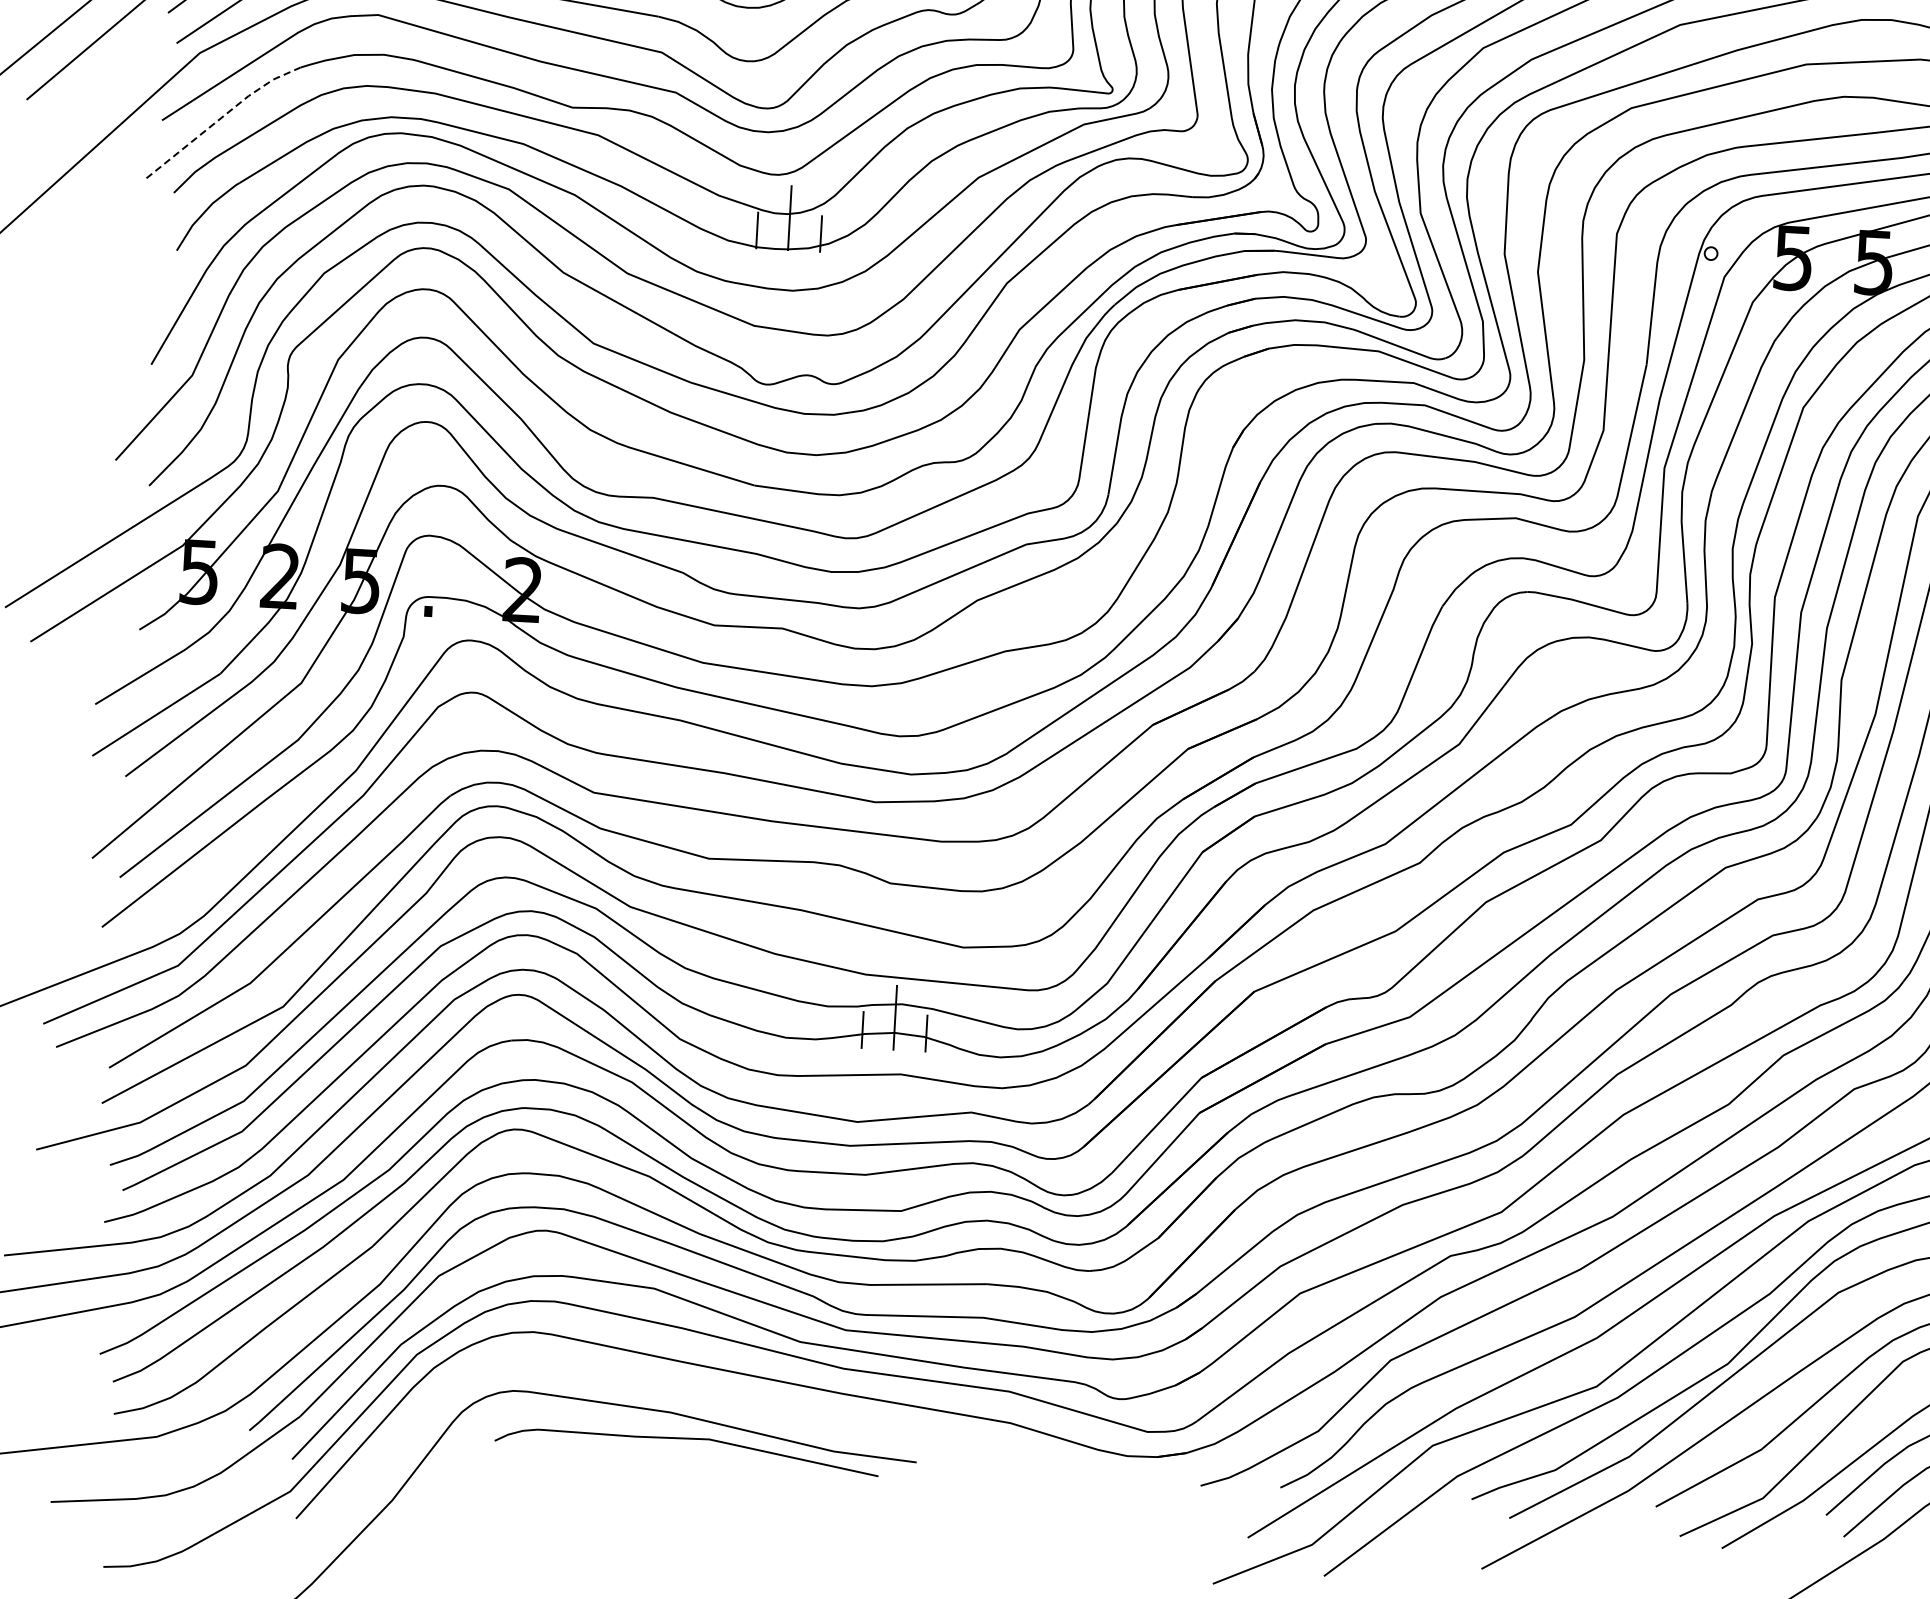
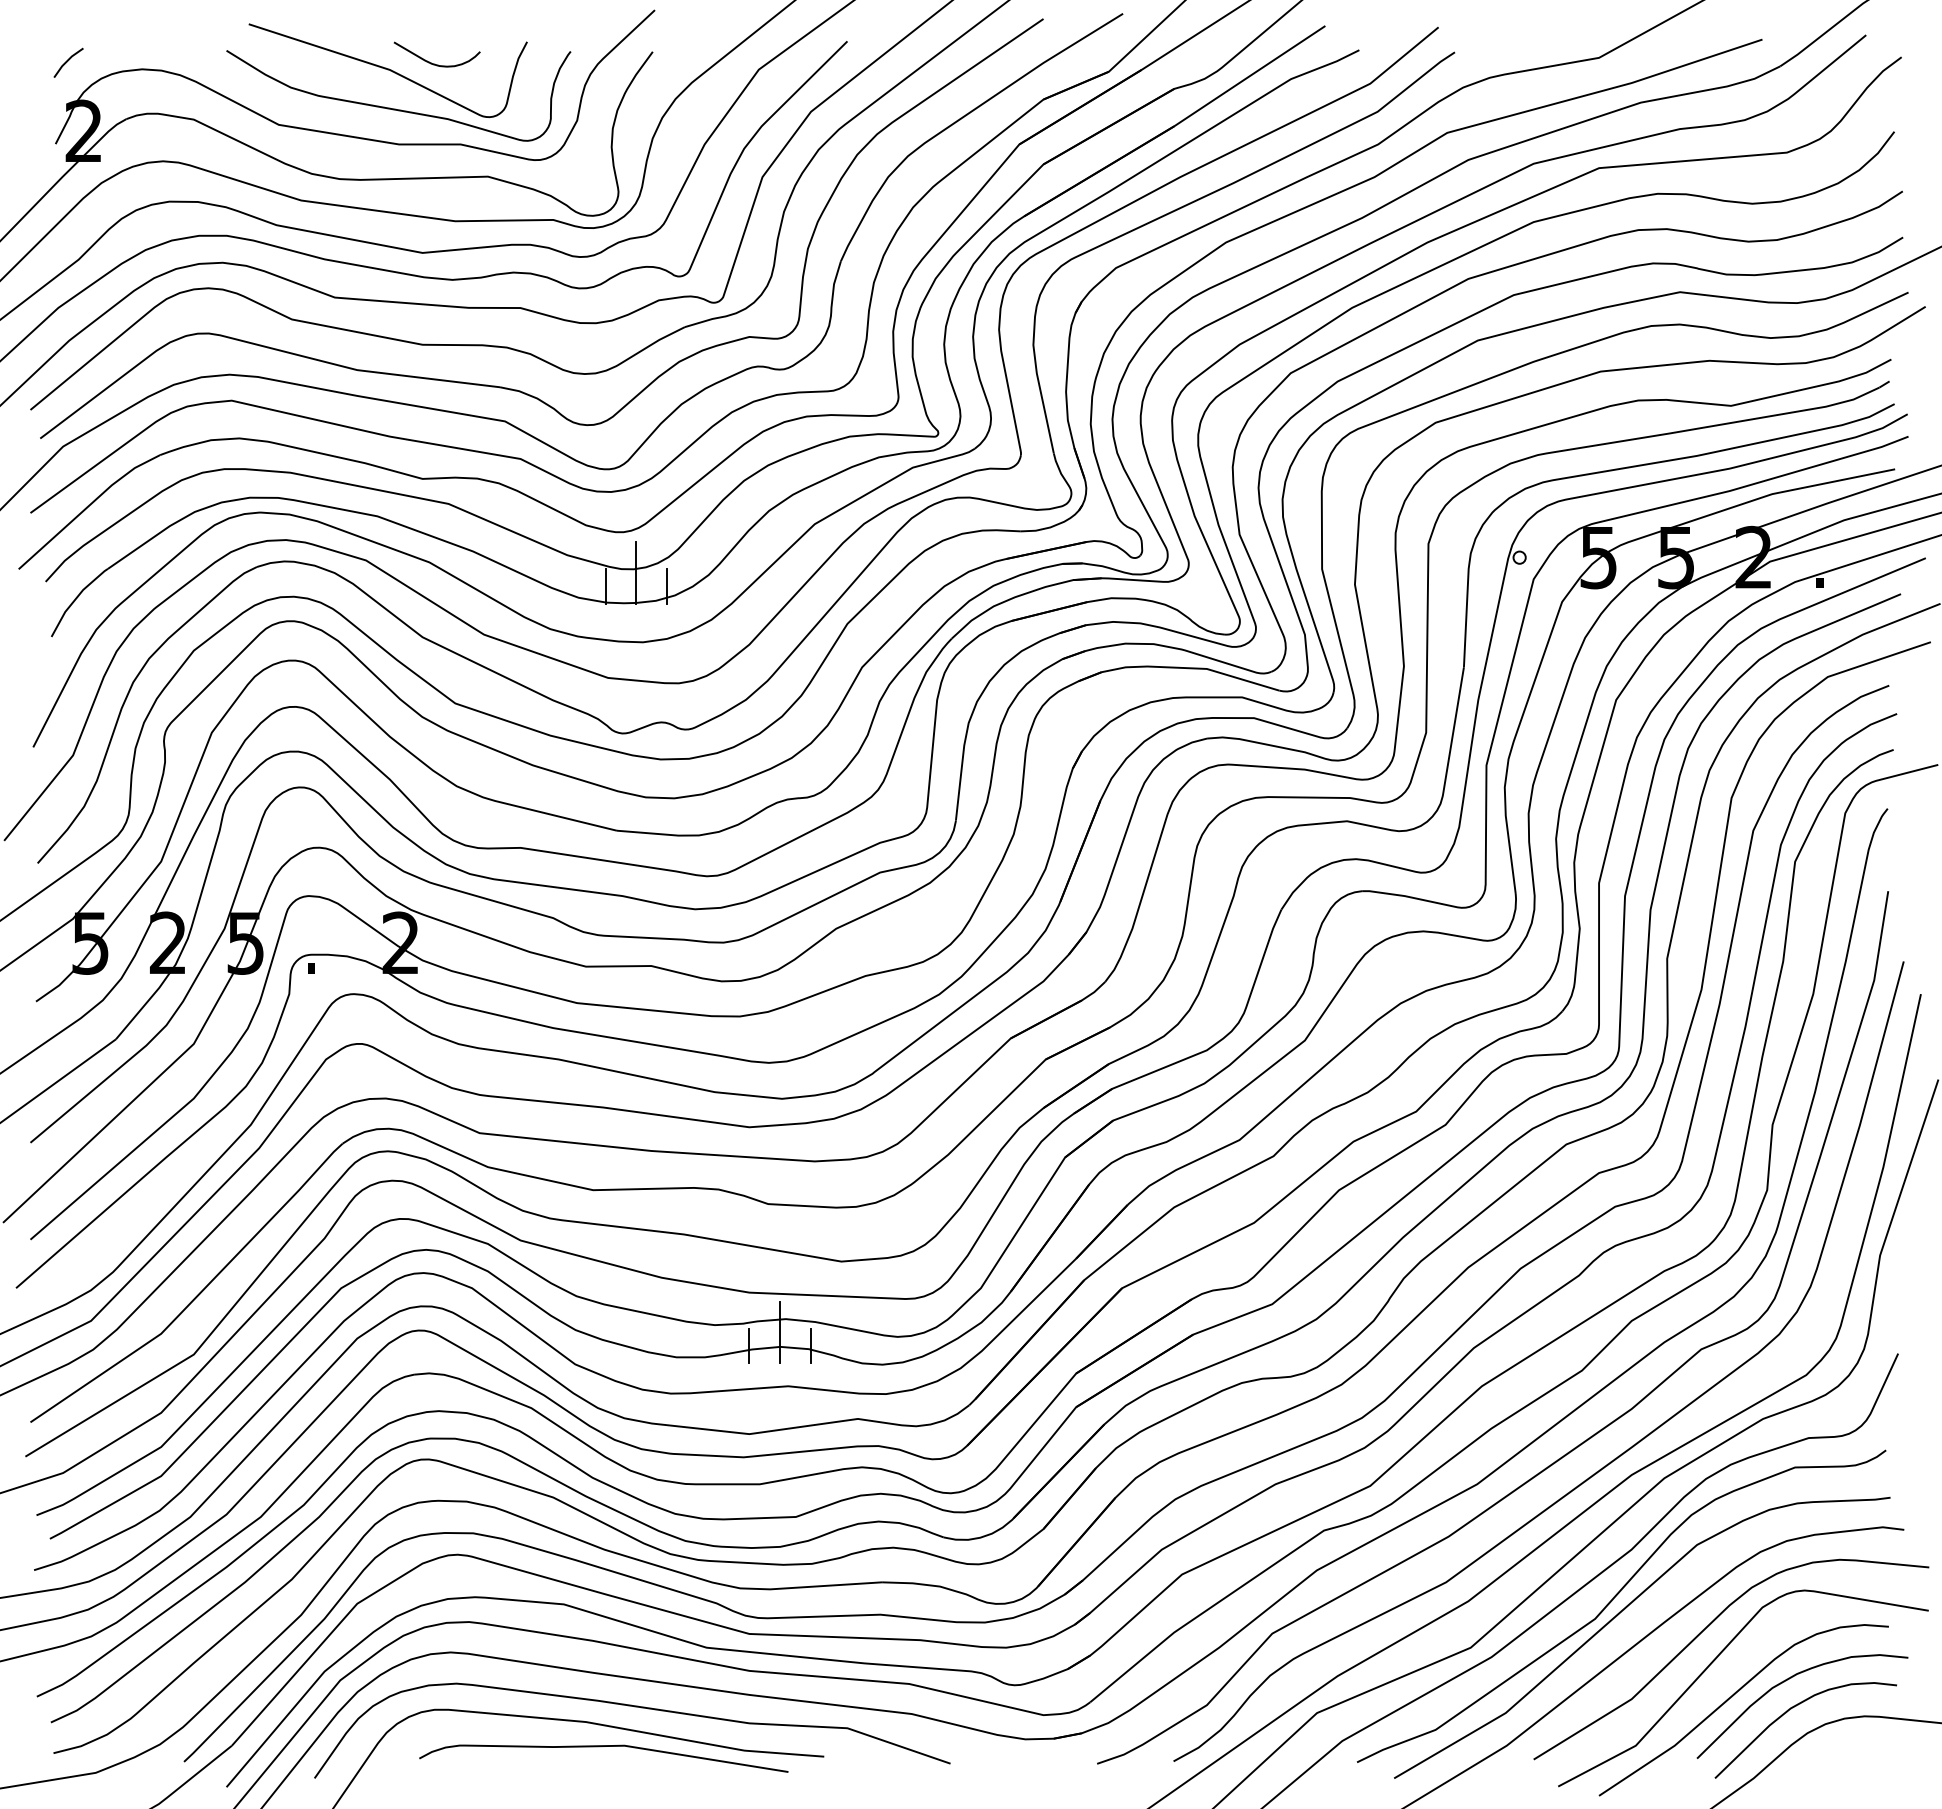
line: (221, 117) -> (87, 507), dashed -> solid
curve: (721, 1400) -> (634, 1707), added

